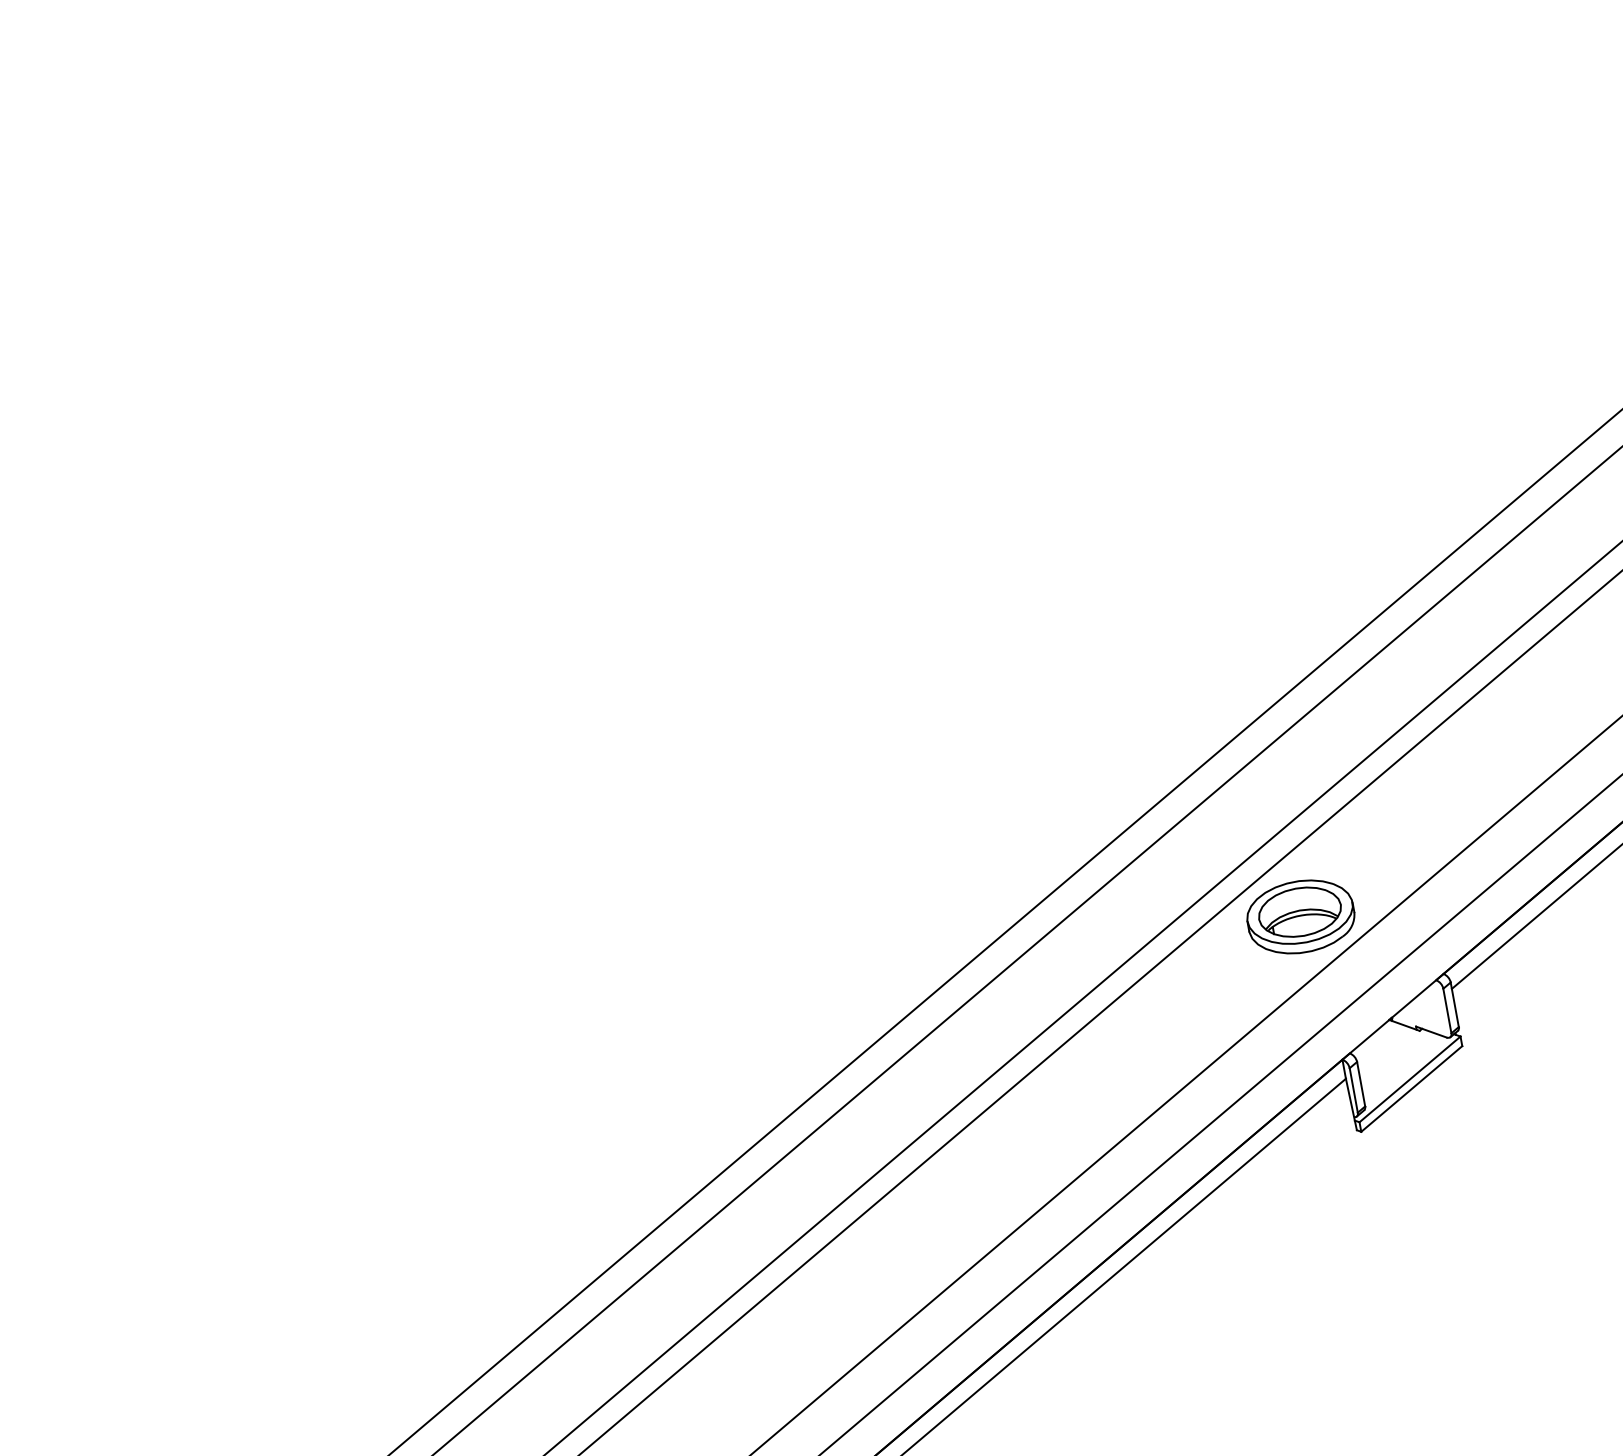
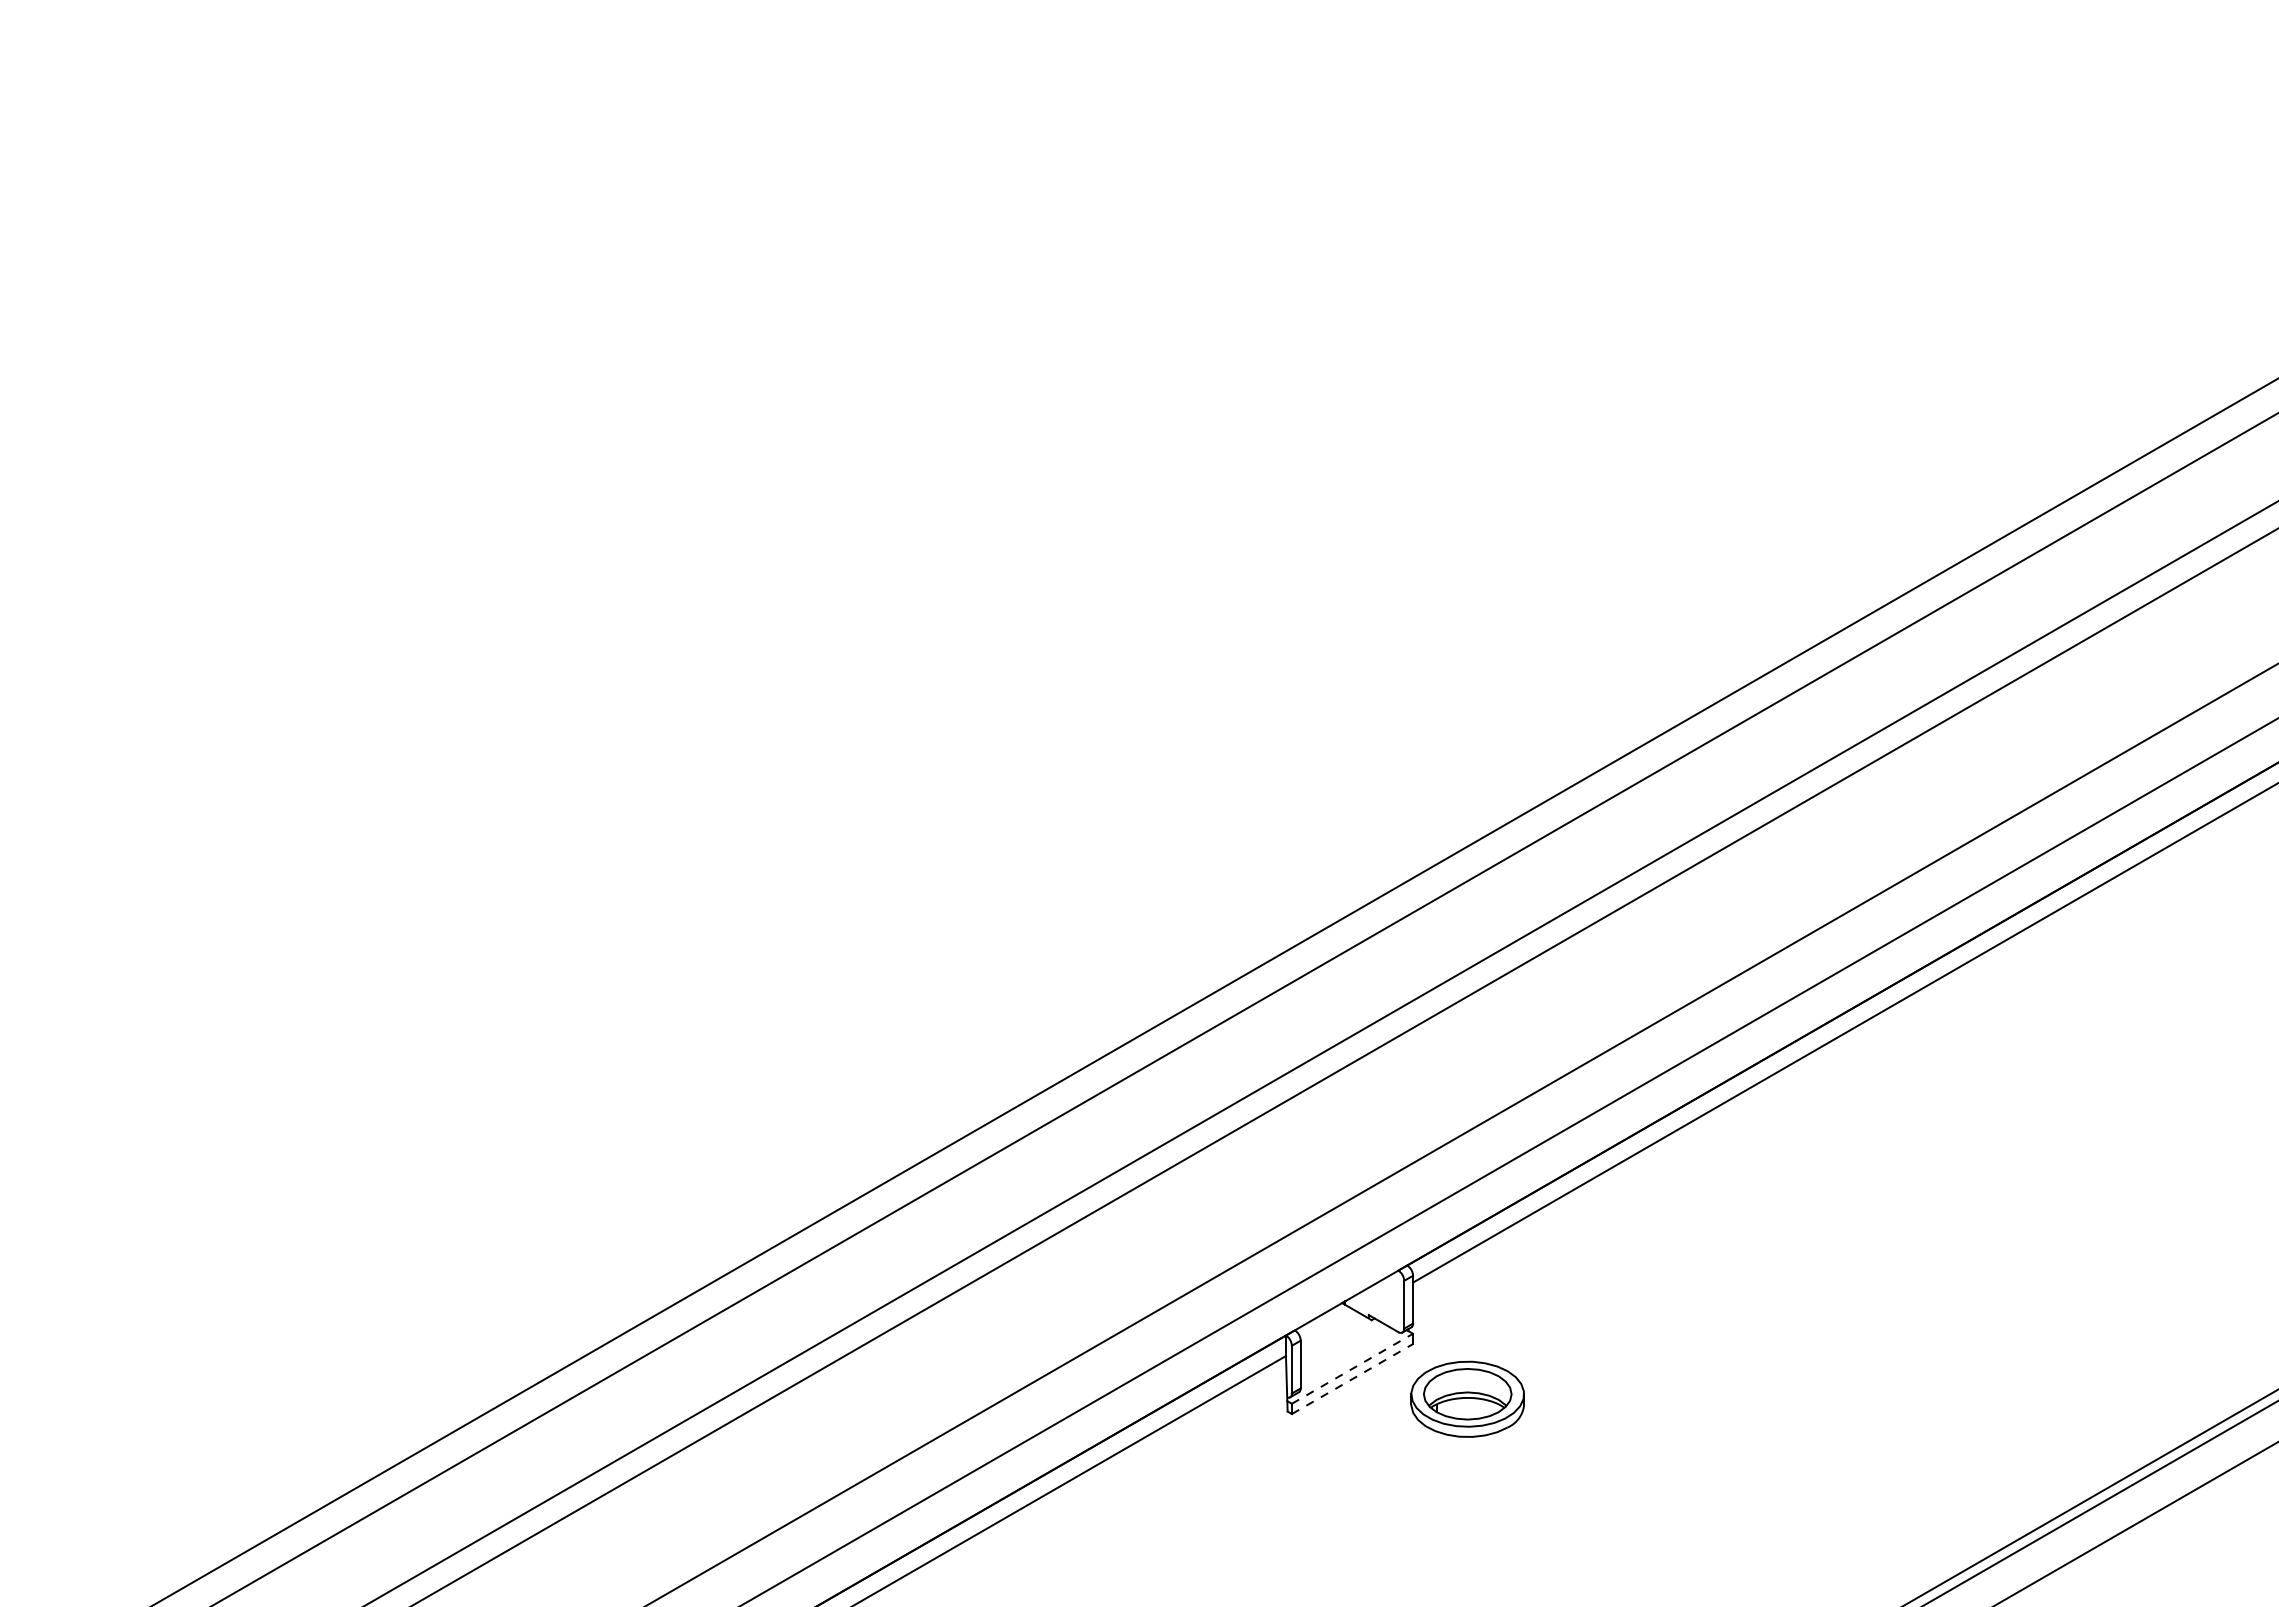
part: (1300, 916) -> (1467, 1398), moved
line: (1410, 1079) -> (1352, 1368), solid -> dashed
line: (1411, 1089) -> (1352, 1379), solid -> dashed

